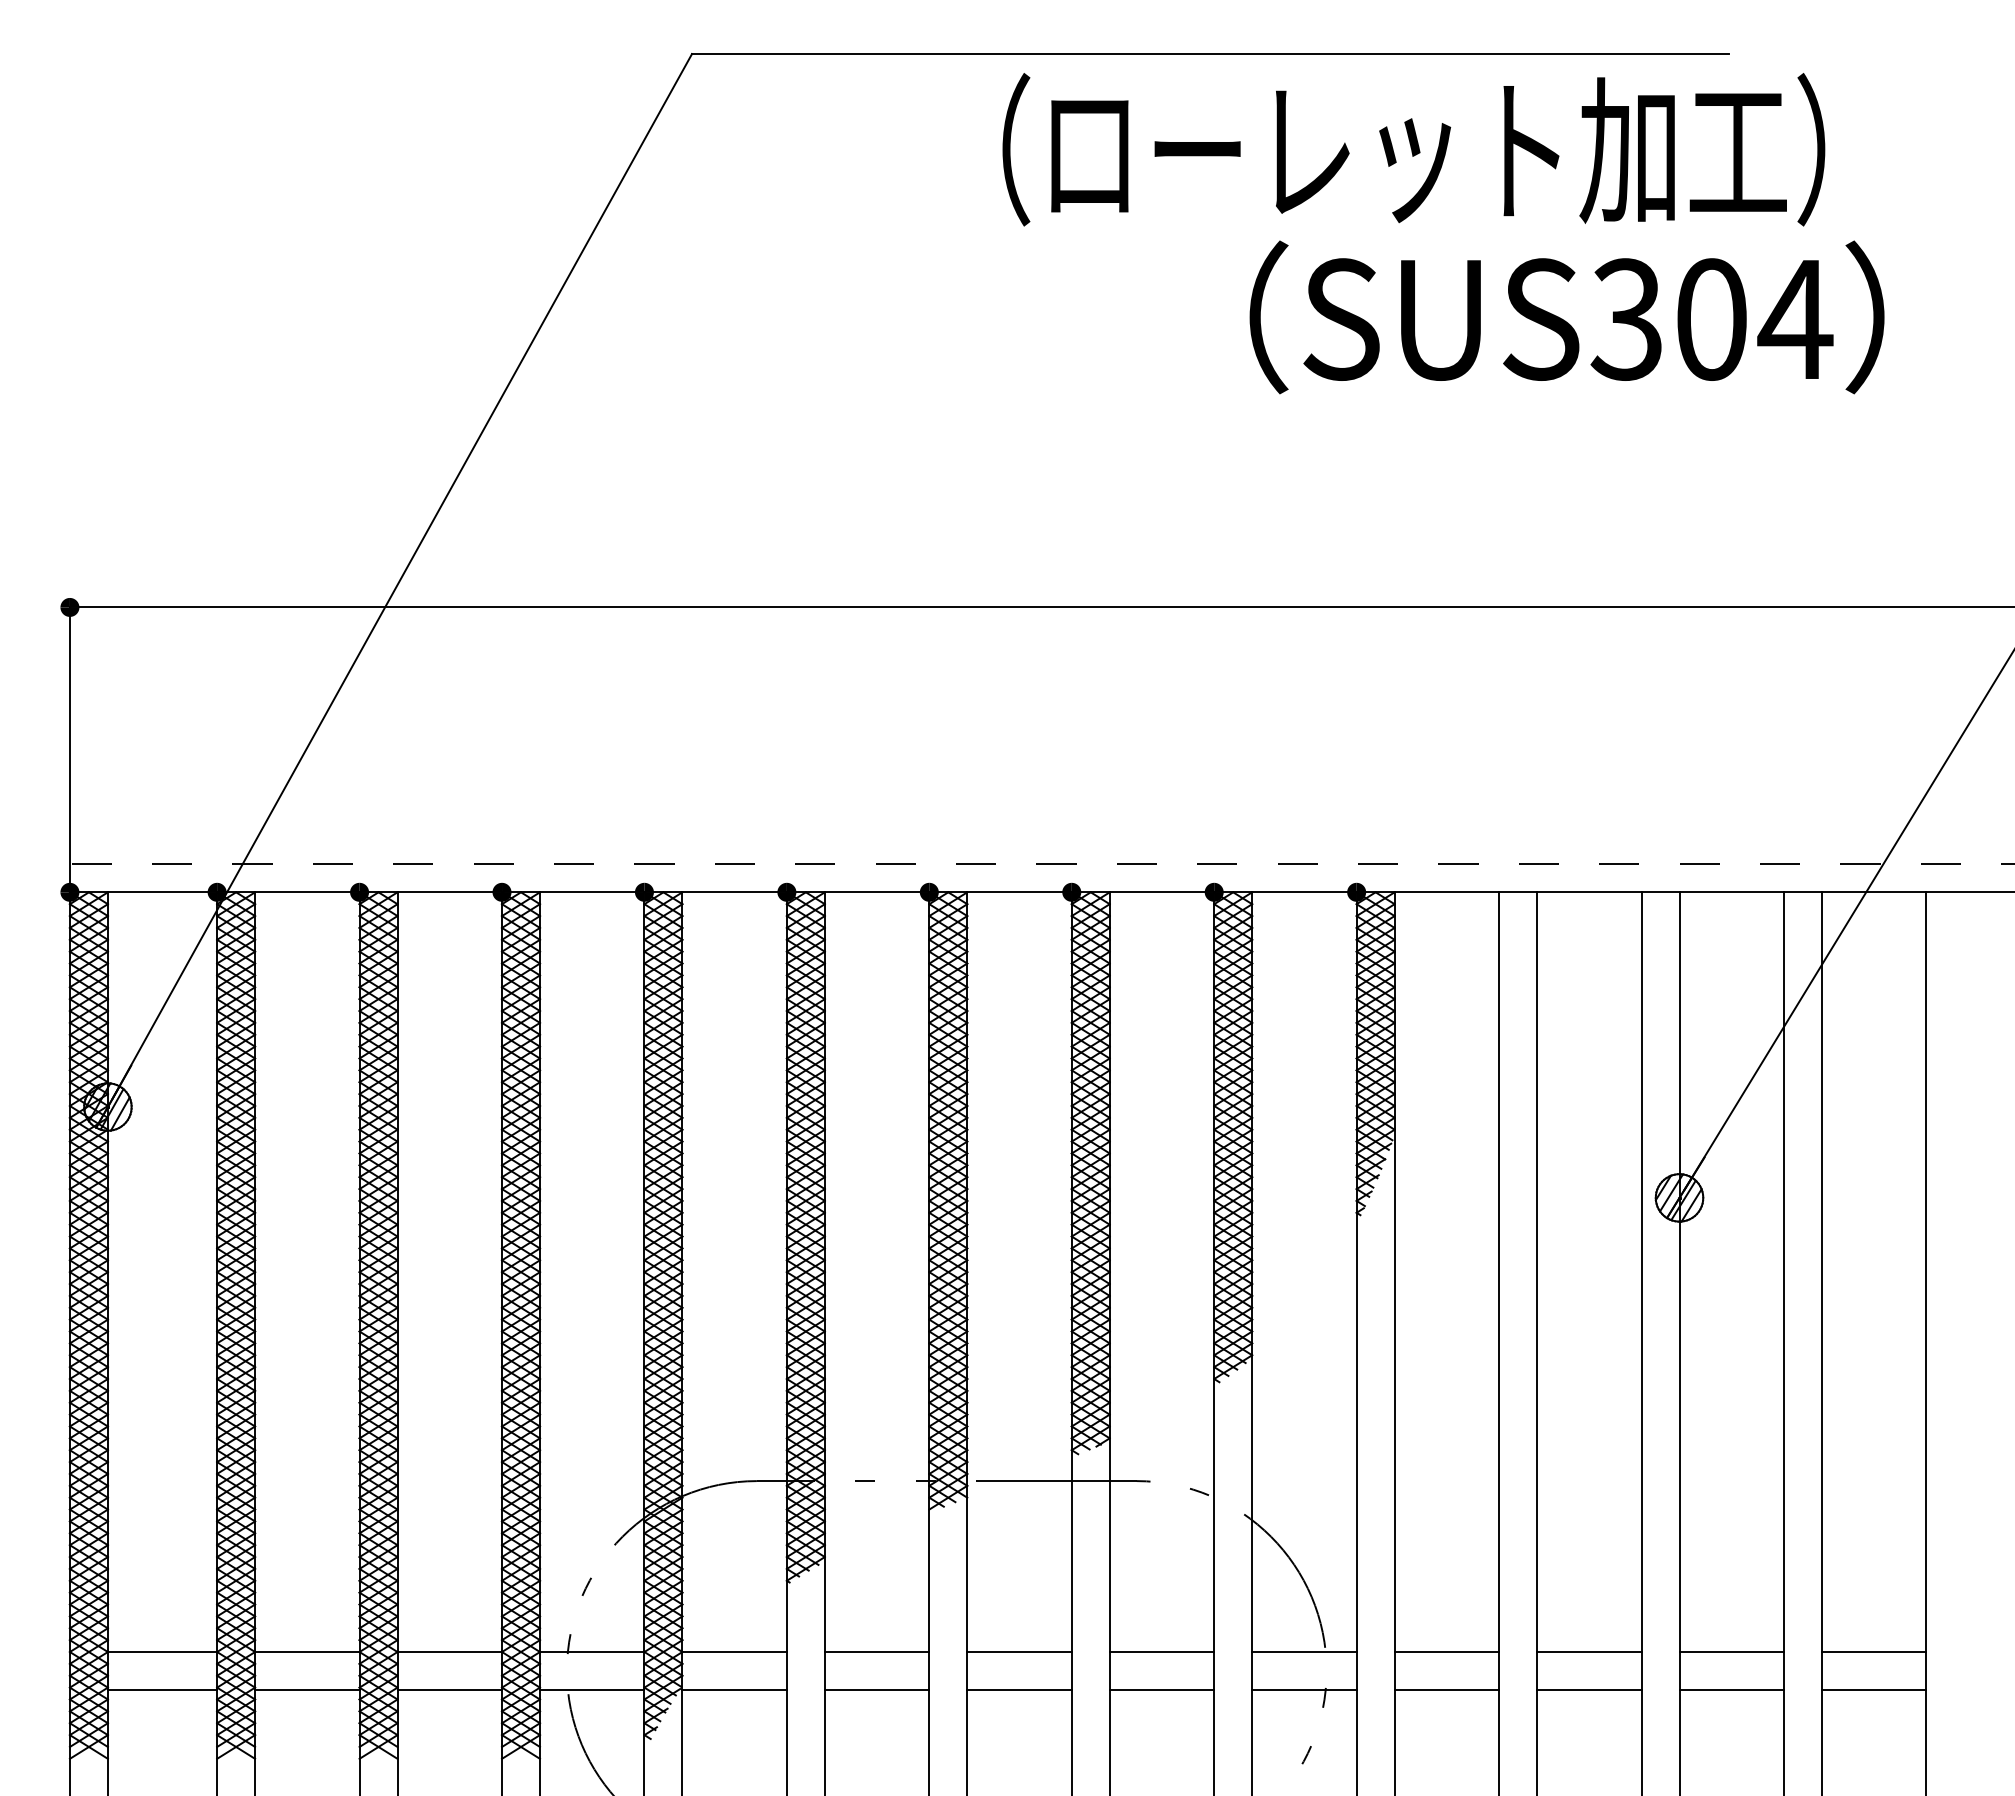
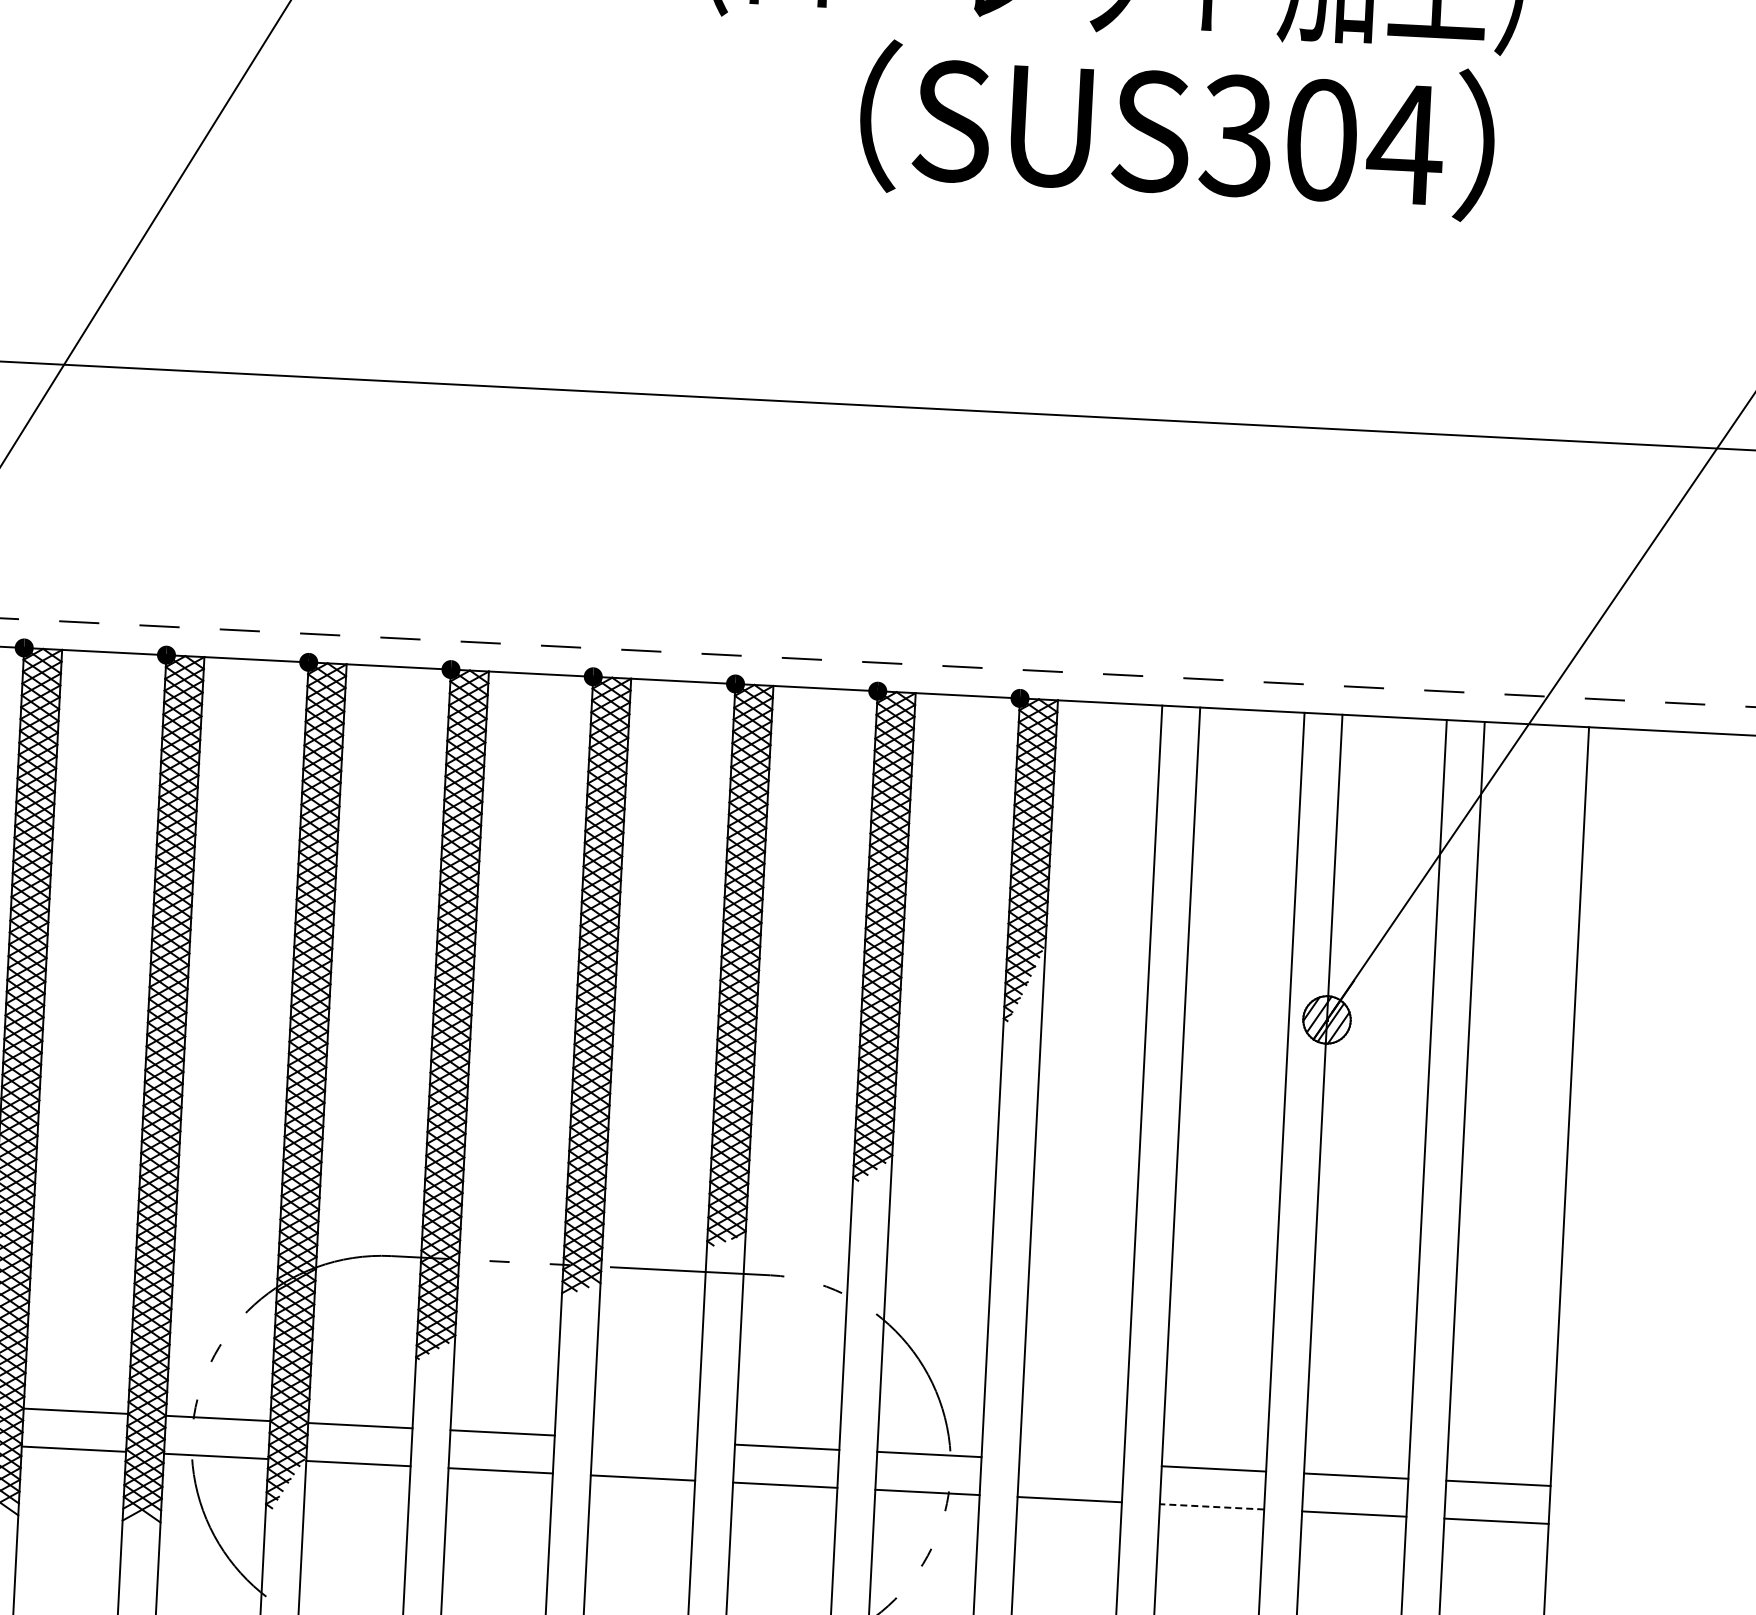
text: (1566, 317) -> (1176, 130), moved
line: (1019, 1652) -> (644, 1440), removed
line: (1446, 1652) -> (1071, 1462), removed
line: (1588, 1690) -> (1211, 1507), solid -> dashed

